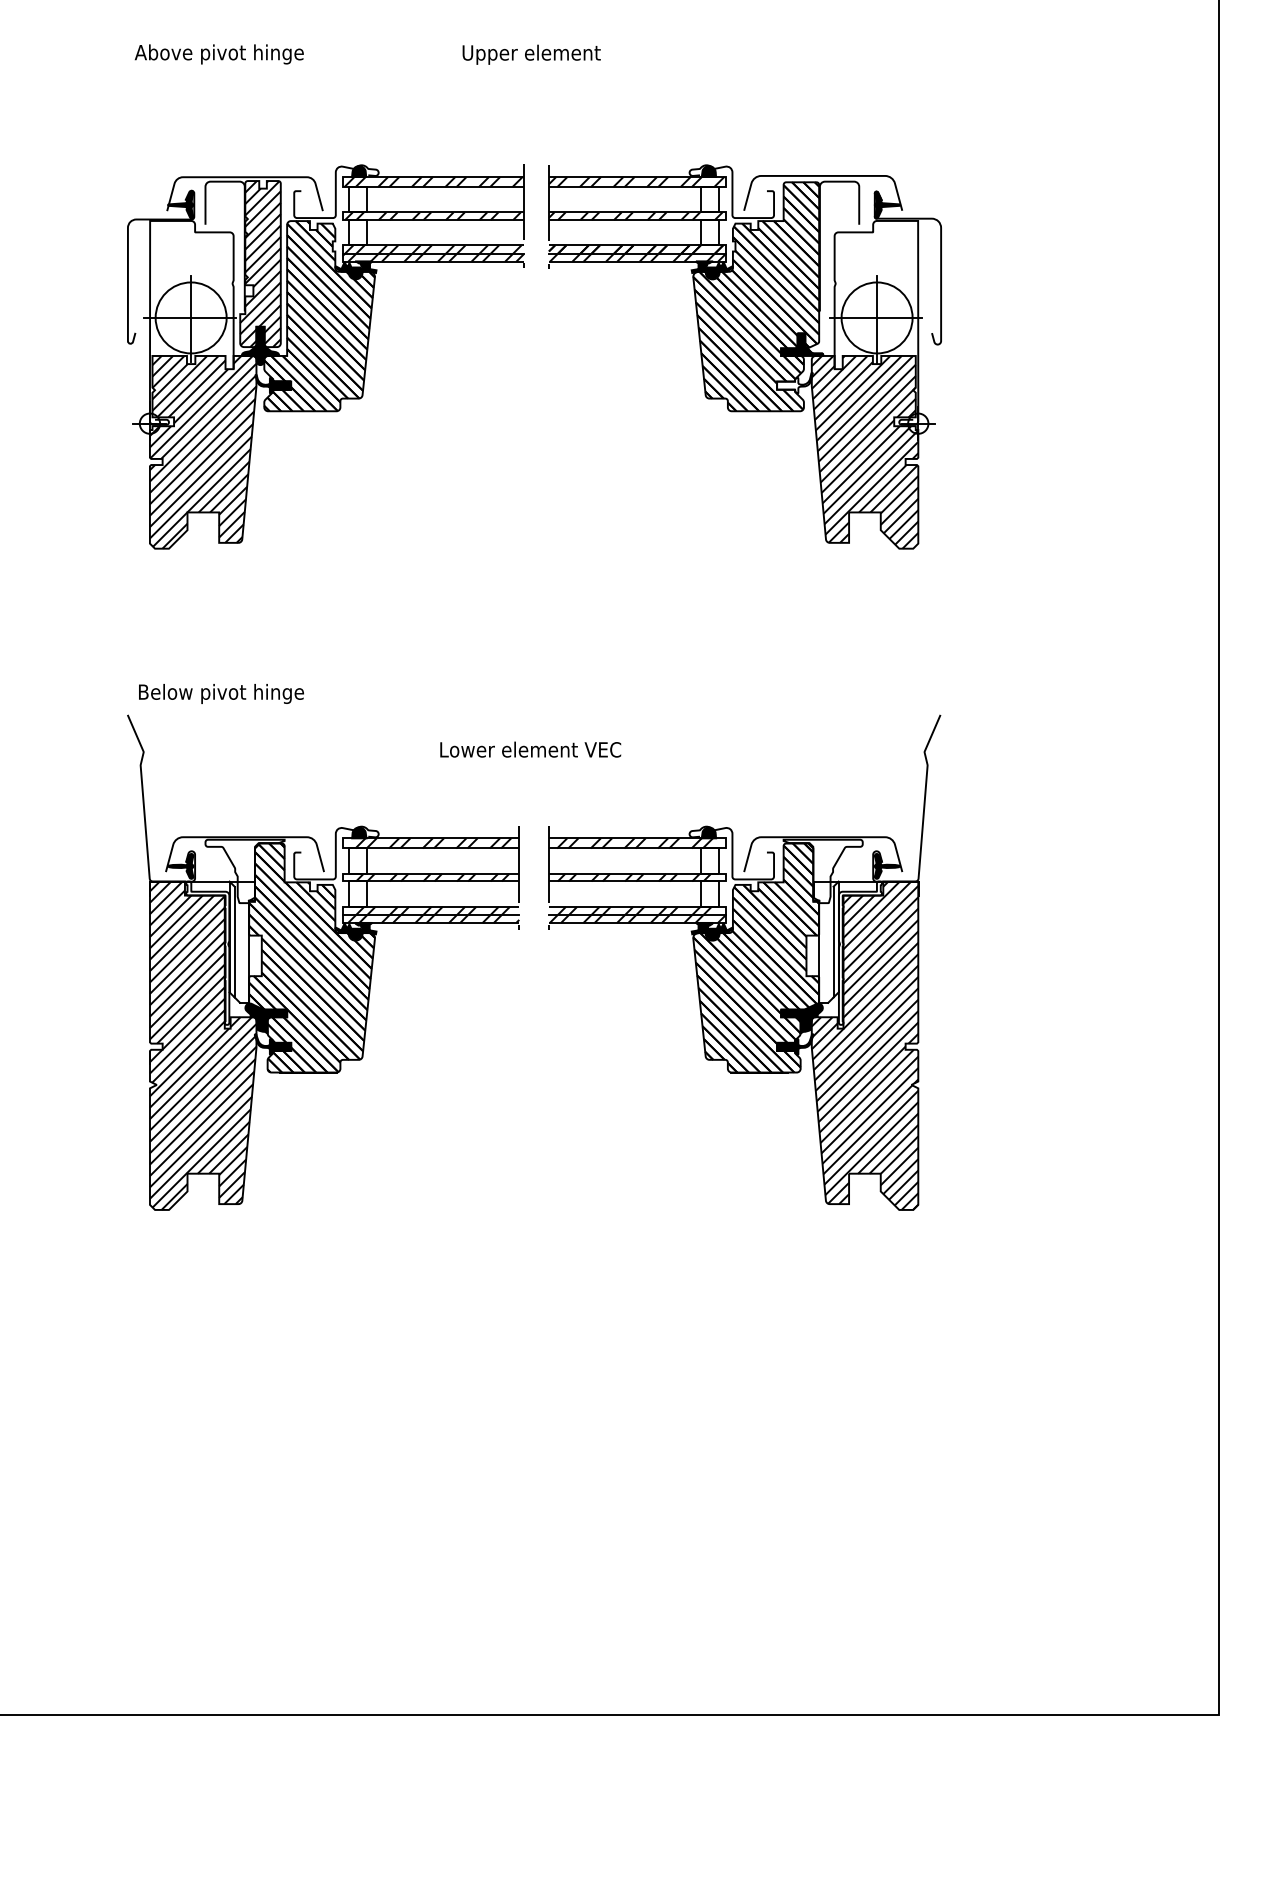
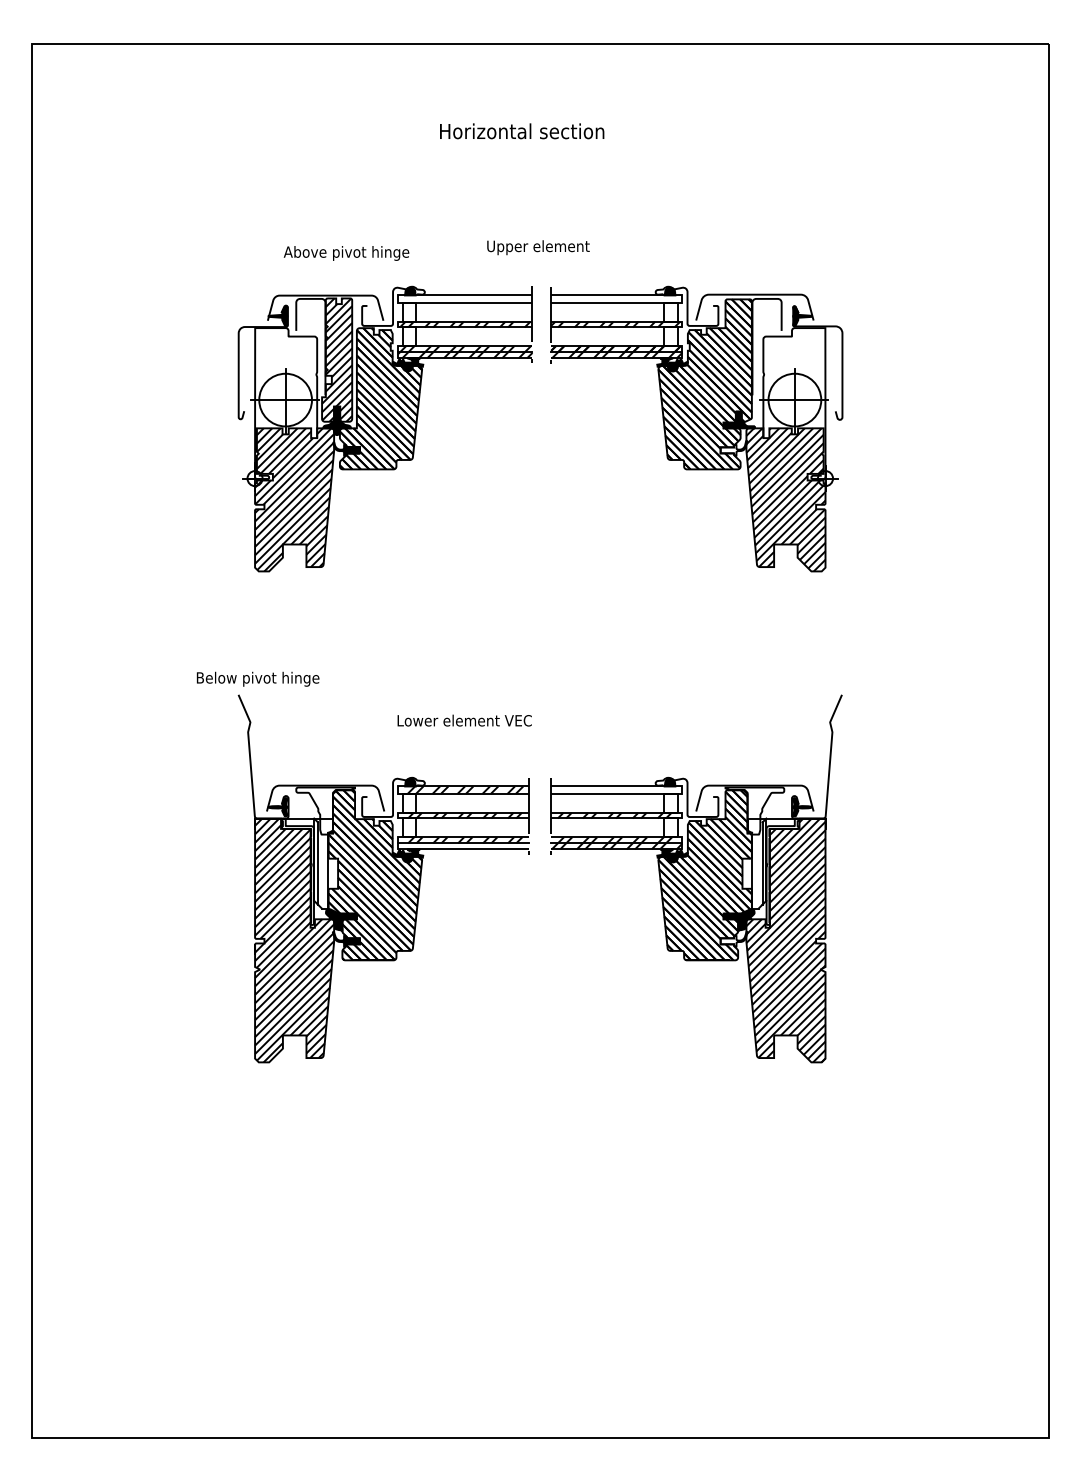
text: (219, 54) -> (346, 253), moved
text: (531, 54) -> (538, 247), moved
hatch: (433, 181) -> (465, 298), removed
hatch: (636, 181) -> (616, 298), removed
text: (220, 692) -> (257, 678), moved
text: (530, 749) -> (464, 720), moved
hatch: (640, 843) -> (619, 790), removed
hatch: (433, 919) -> (465, 846), removed
fill: (794, 1044) -> (733, 939), removed

